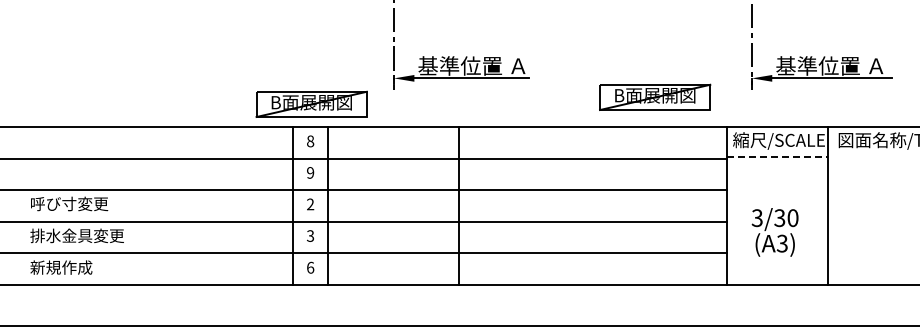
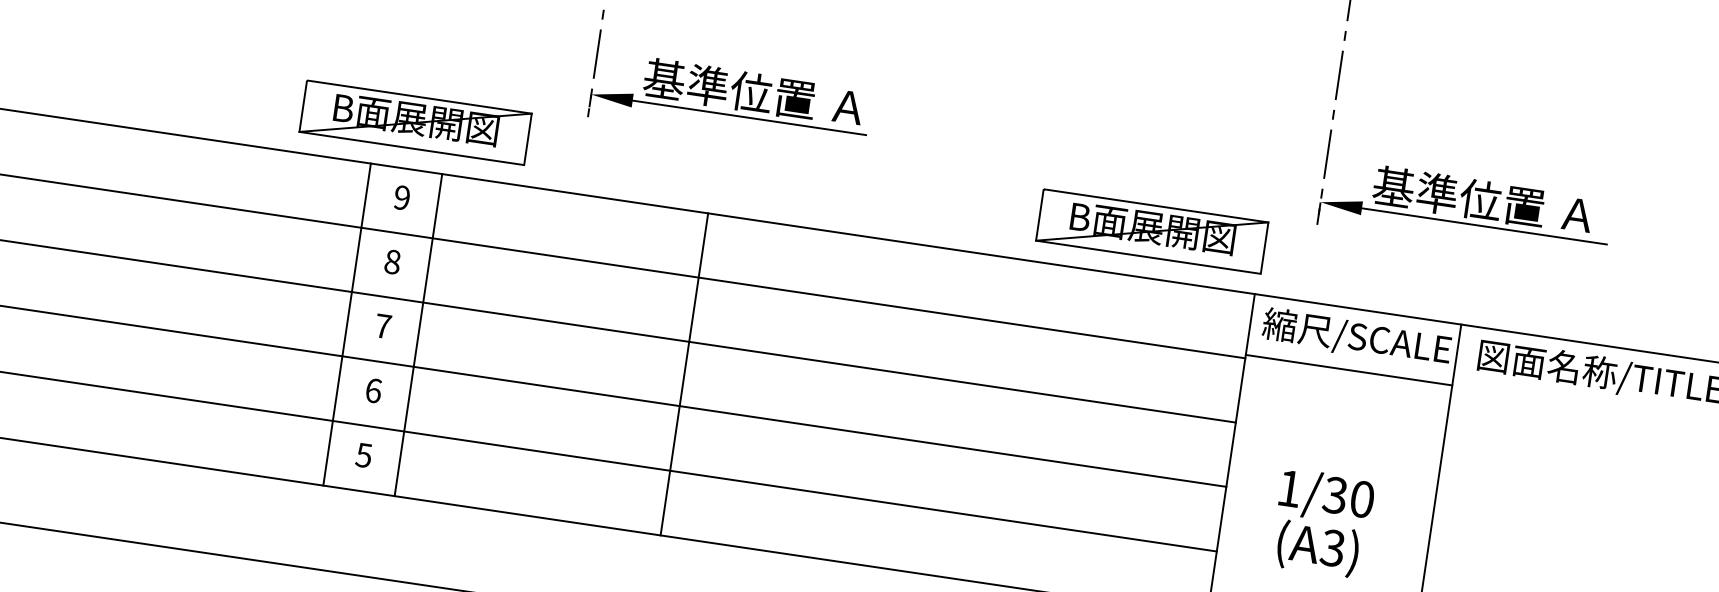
part: (655, 96) -> (1153, 229), moved
text: (310, 141) -> (401, 198), 8 -> 9
line: (777, 157) -> (1348, 371), dashed -> solid
text: (310, 172) -> (392, 261), 9 -> 8
text: (310, 204) -> (383, 326), 2 -> 7
text: (756, 218) -> (1287, 489), 3/30 -> 1/30
text: (310, 235) -> (373, 389), 3 -> 6
text: (310, 267) -> (364, 454), 6 -> 5

